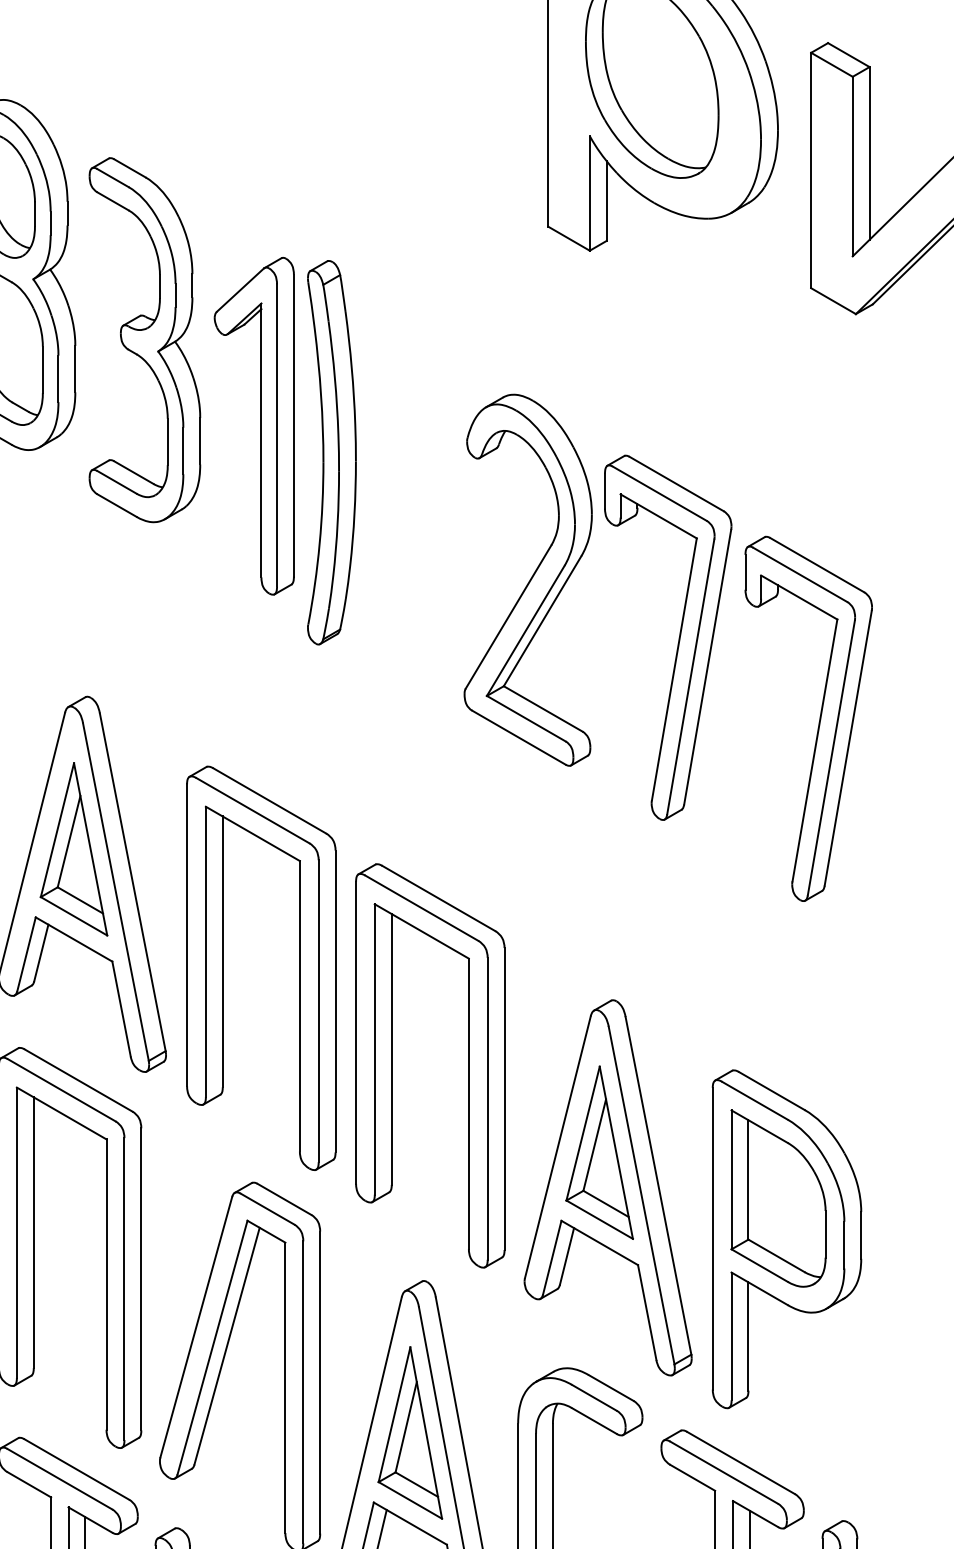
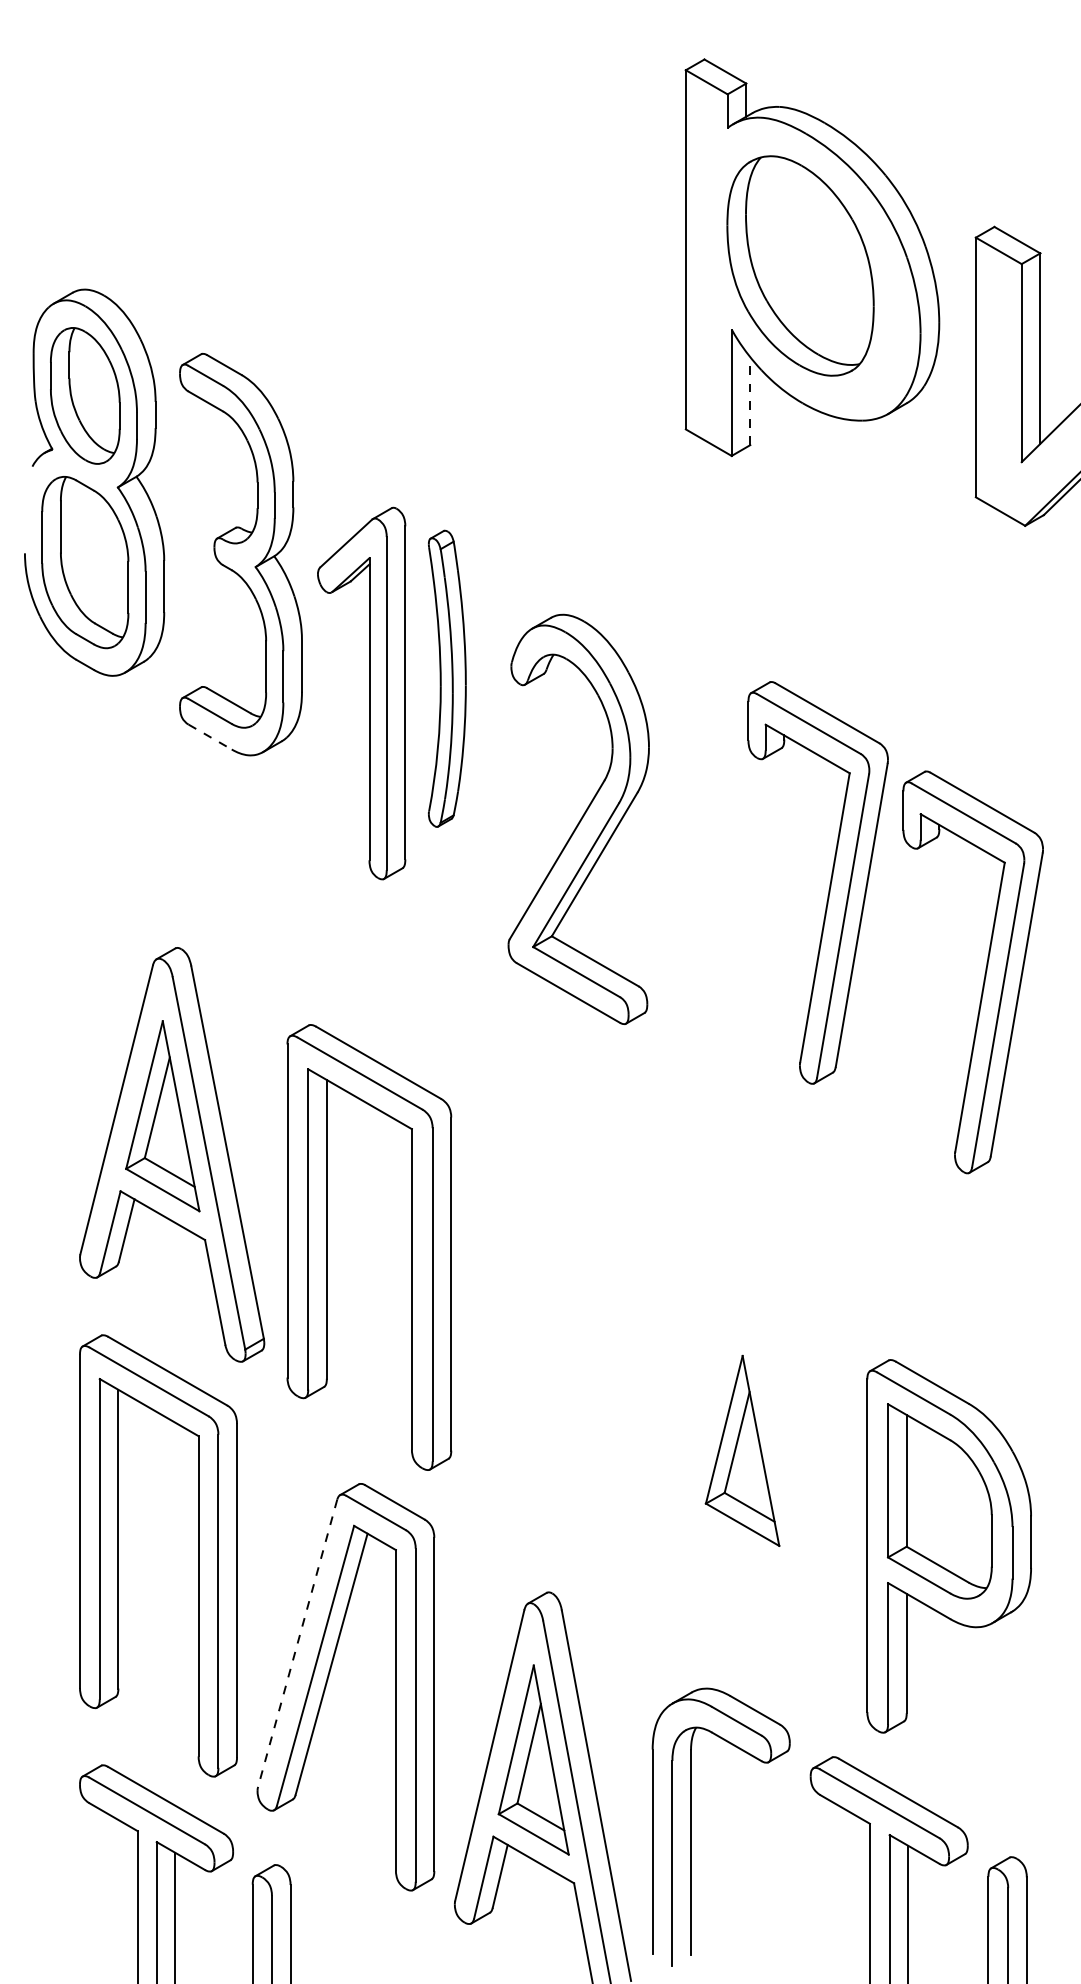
line: (606, 201) -> (750, 401), solid -> dashed
part: (261, 426) -> (369, 693), moved
part: (332, 452) -> (447, 678), size x0.7
line: (117, 505) -> (210, 737), solid -> dashed
part: (527, 579) -> (578, 818), moved
part: (391, 1065) -> (513, 1354), removed
part: (607, 1187) -> (751, 1489), removed
line: (196, 1327) -> (297, 1643), solid -> dashed

